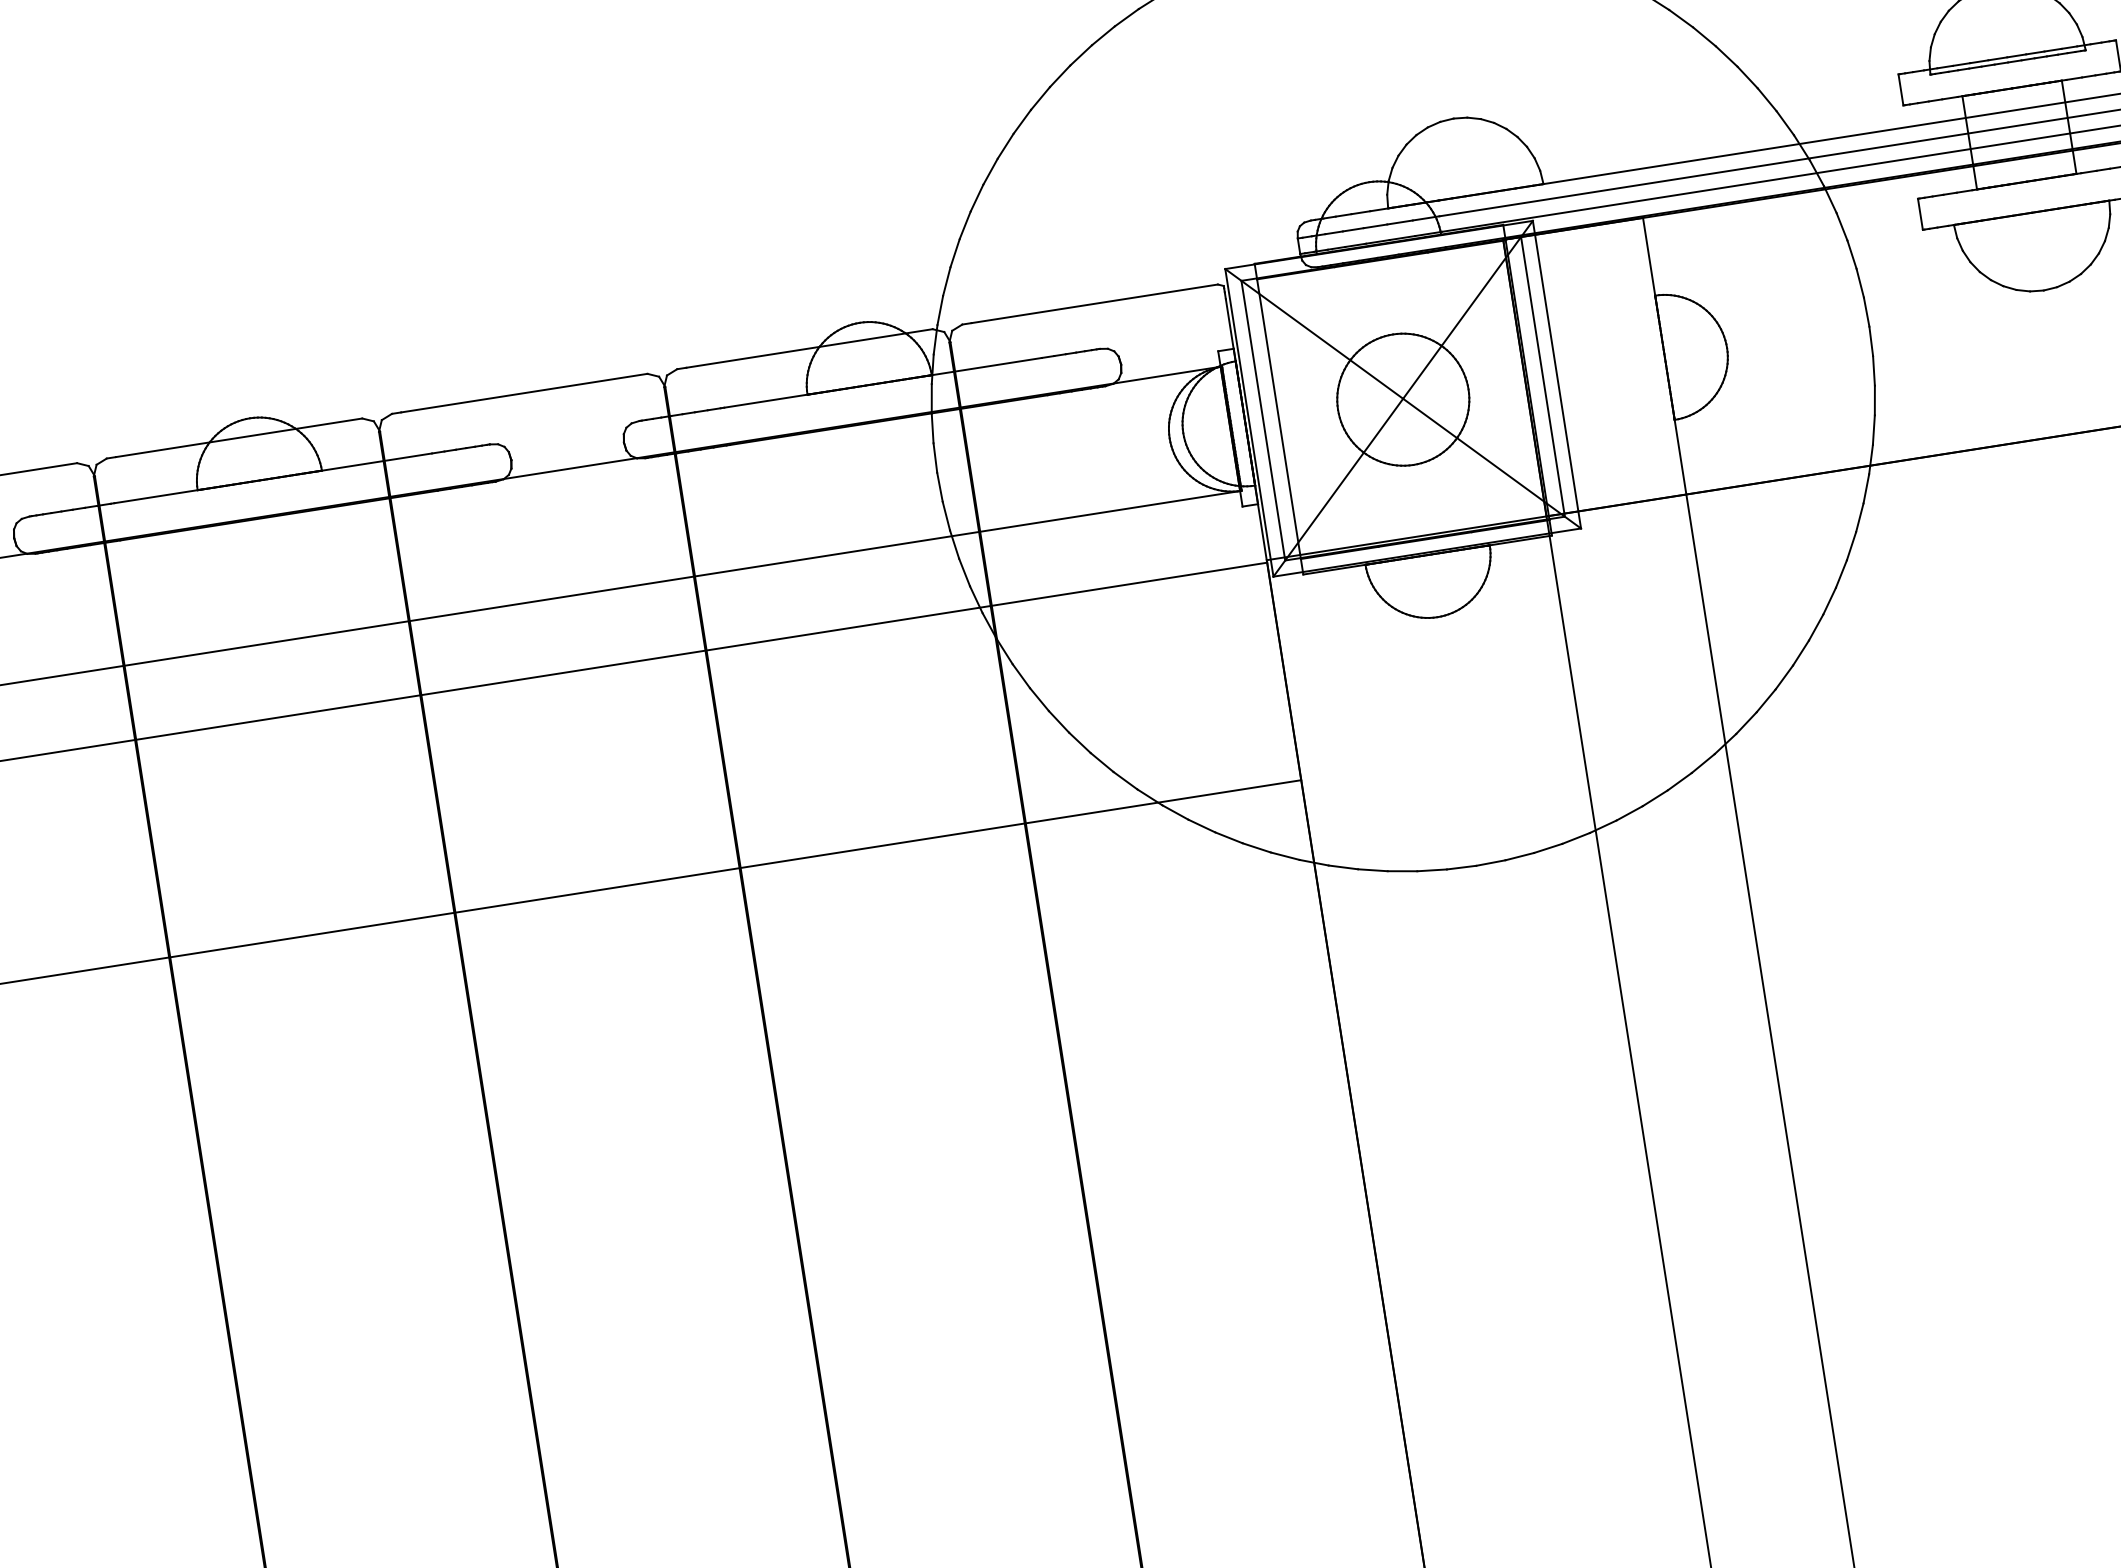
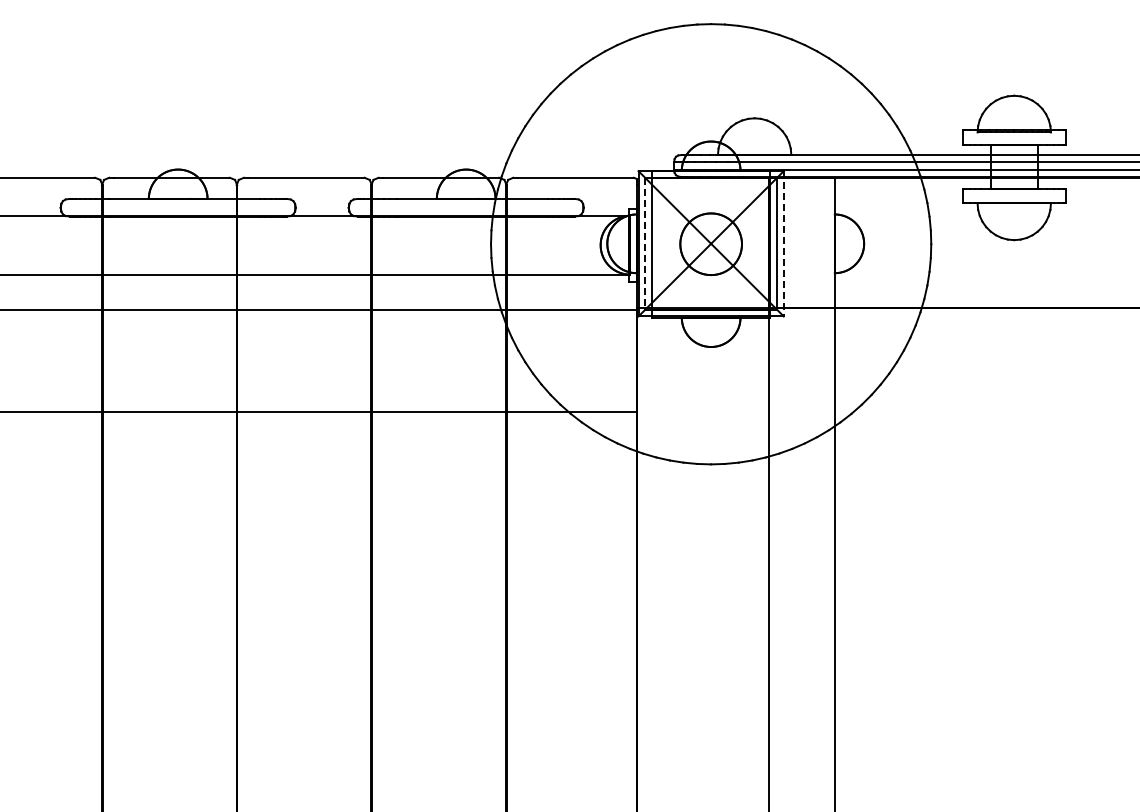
line: (1556, 374) -> (783, 243), solid -> dashed
line: (1264, 421) -> (645, 244), solid -> dashed

